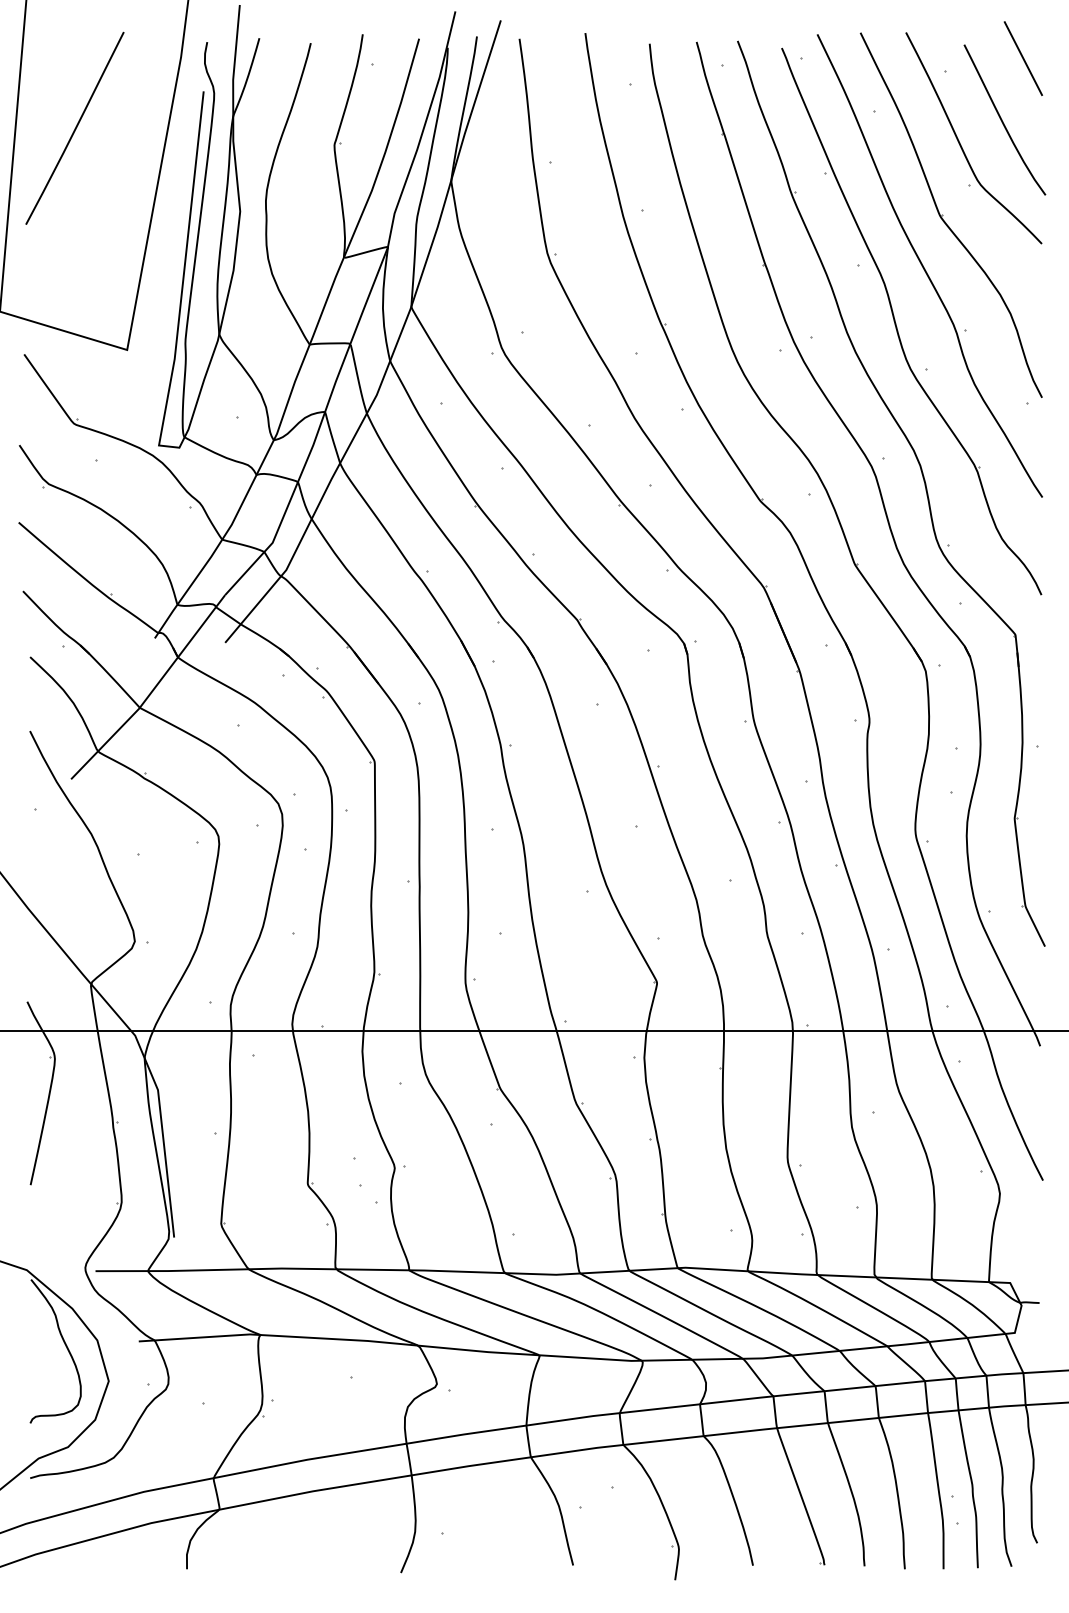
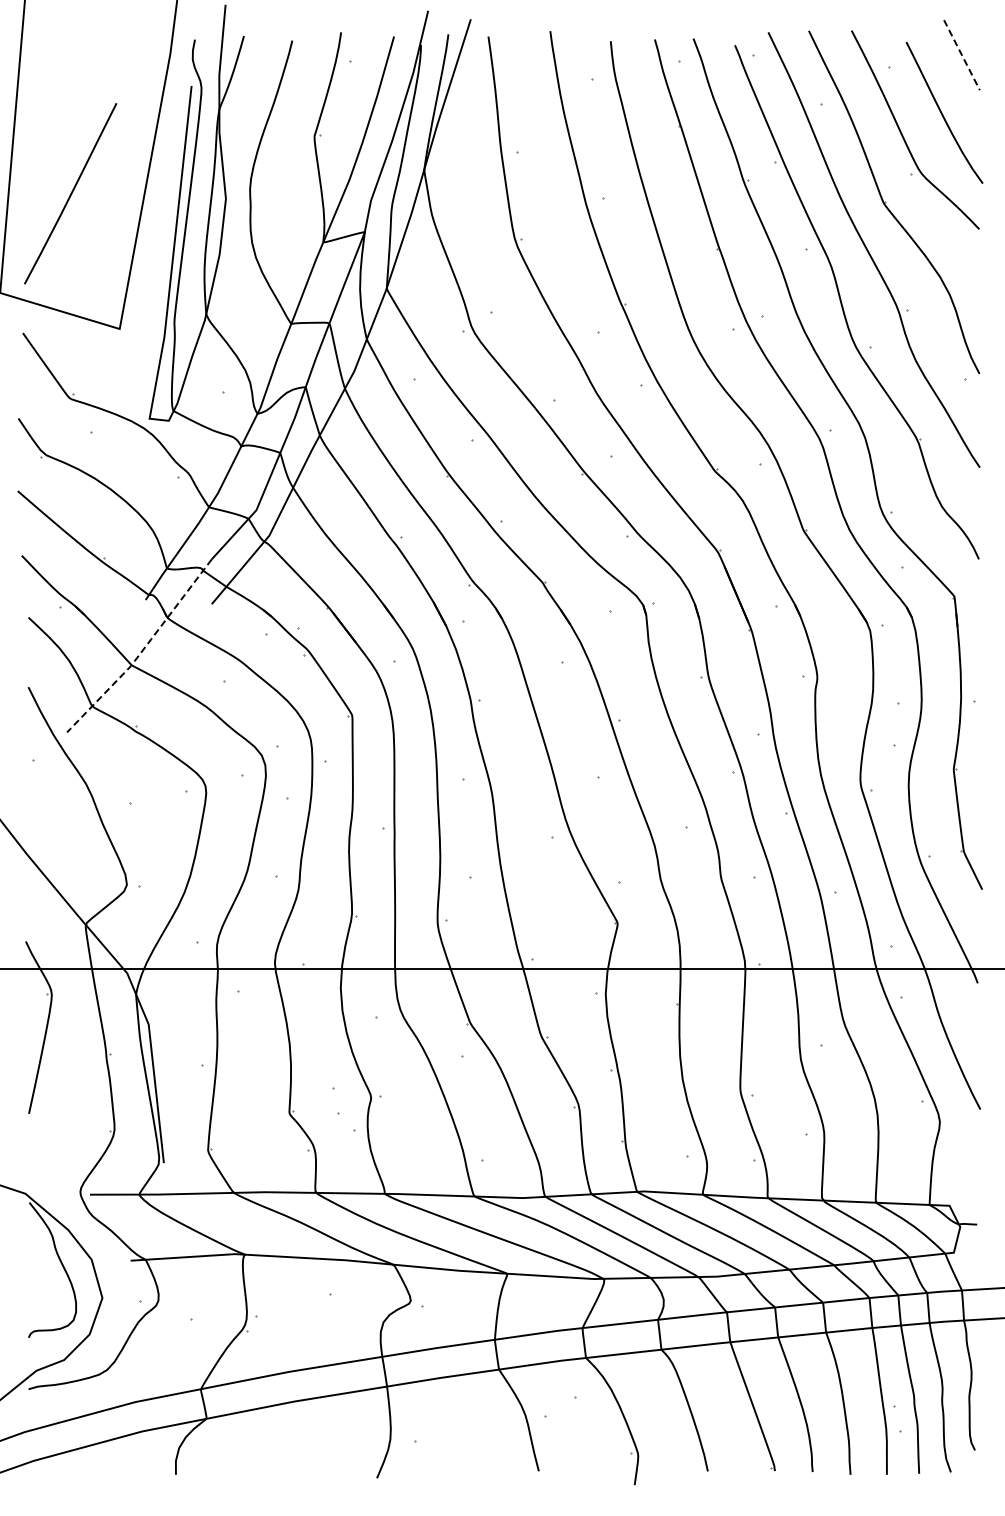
line: (1023, 58) -> (962, 55), solid -> dashed
line: (74, 128) -> (70, 193), moved
line: (151, 692) -> (142, 650), solid -> dashed

